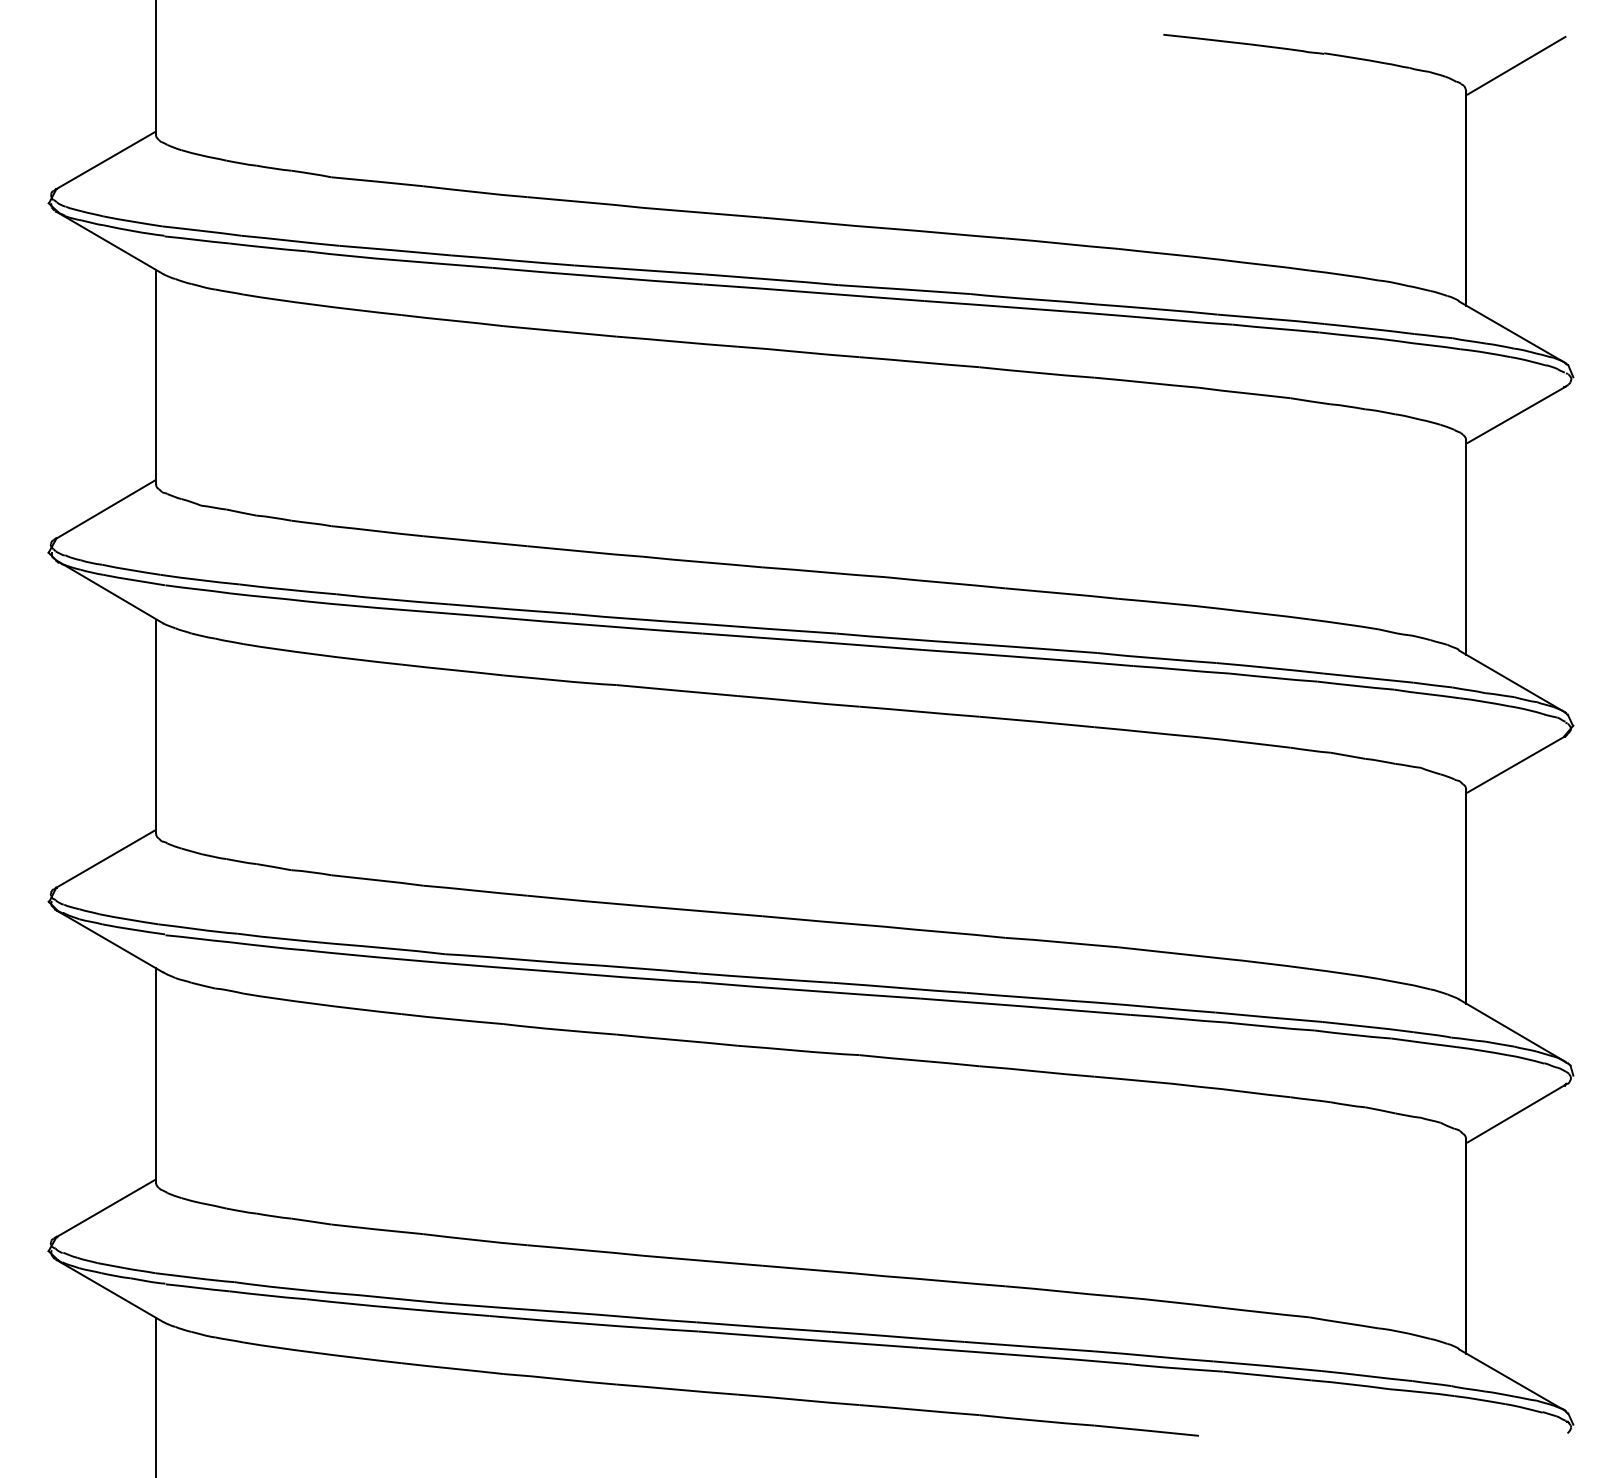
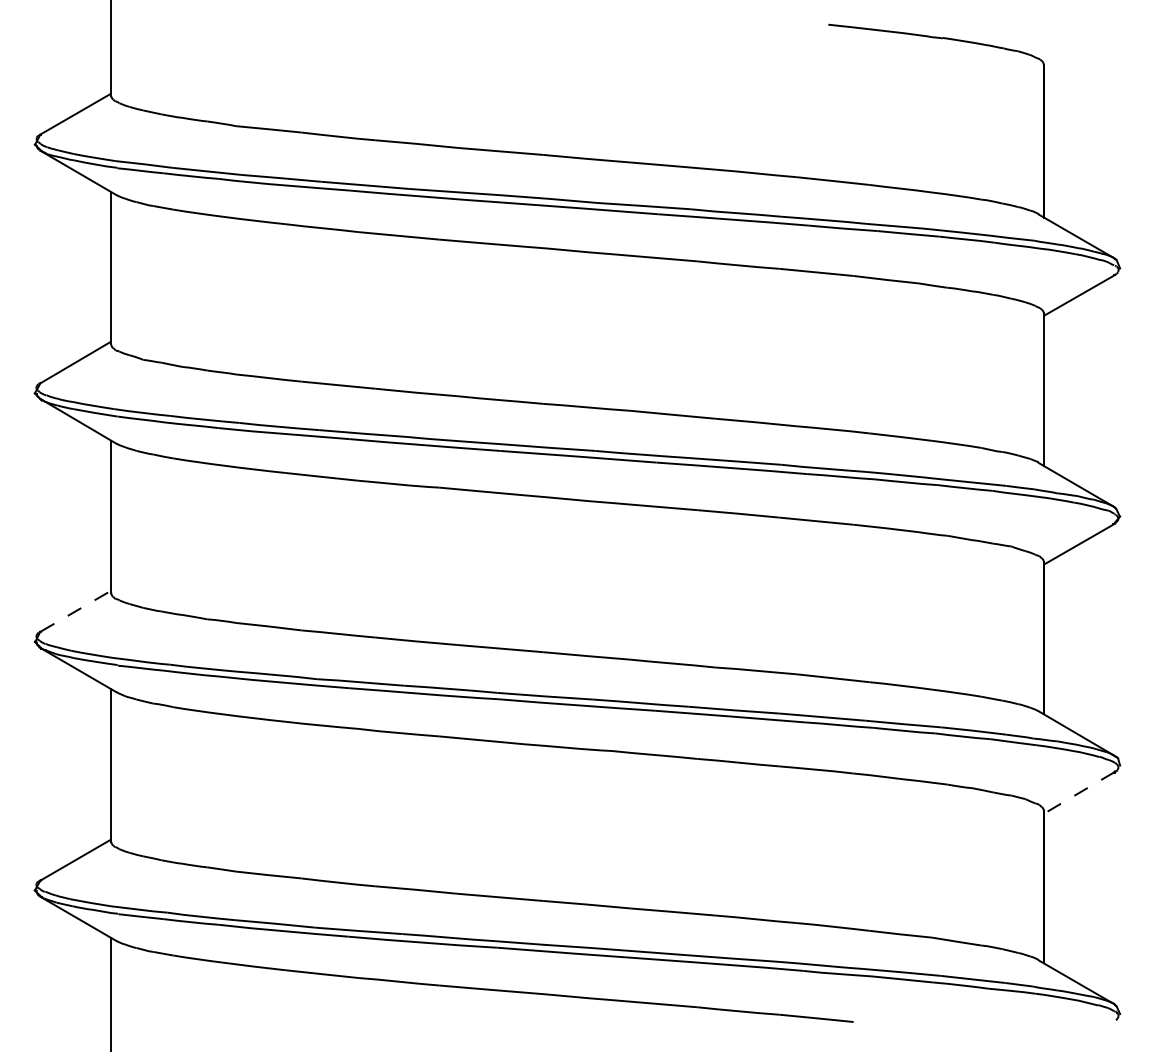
line: (1516, 65) -> (1079, 46), removed
line: (106, 858) -> (76, 611), solid -> dashed
line: (1516, 1113) -> (1079, 792), solid -> dashed

